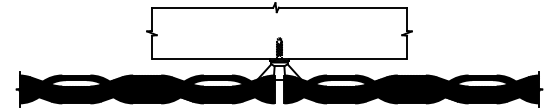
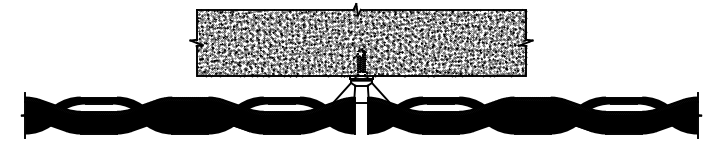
hatch: (280, 31) -> (362, 40), added

